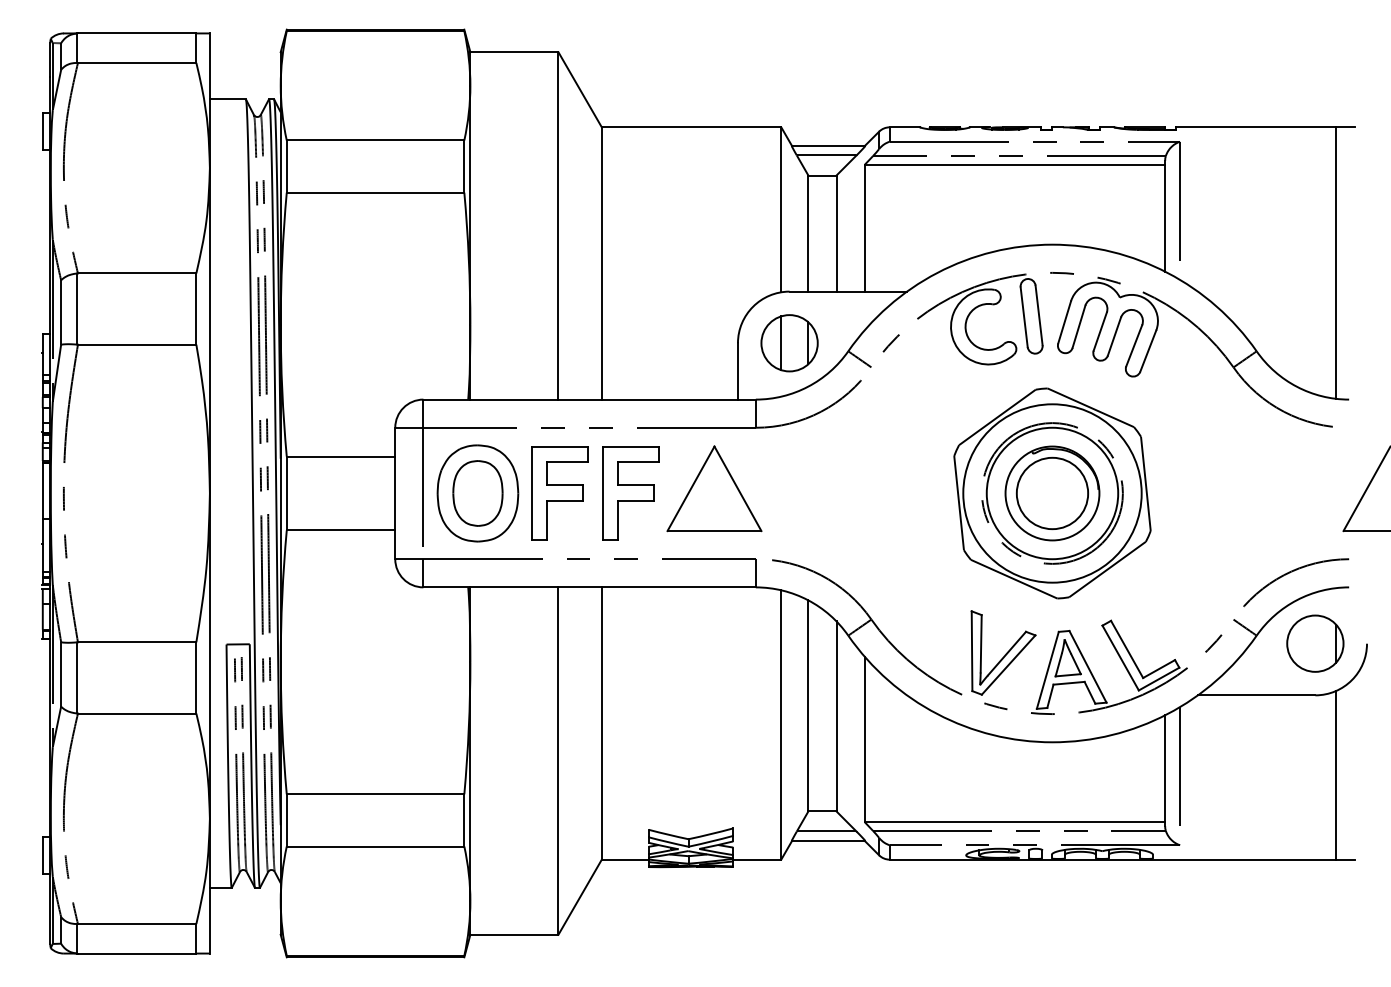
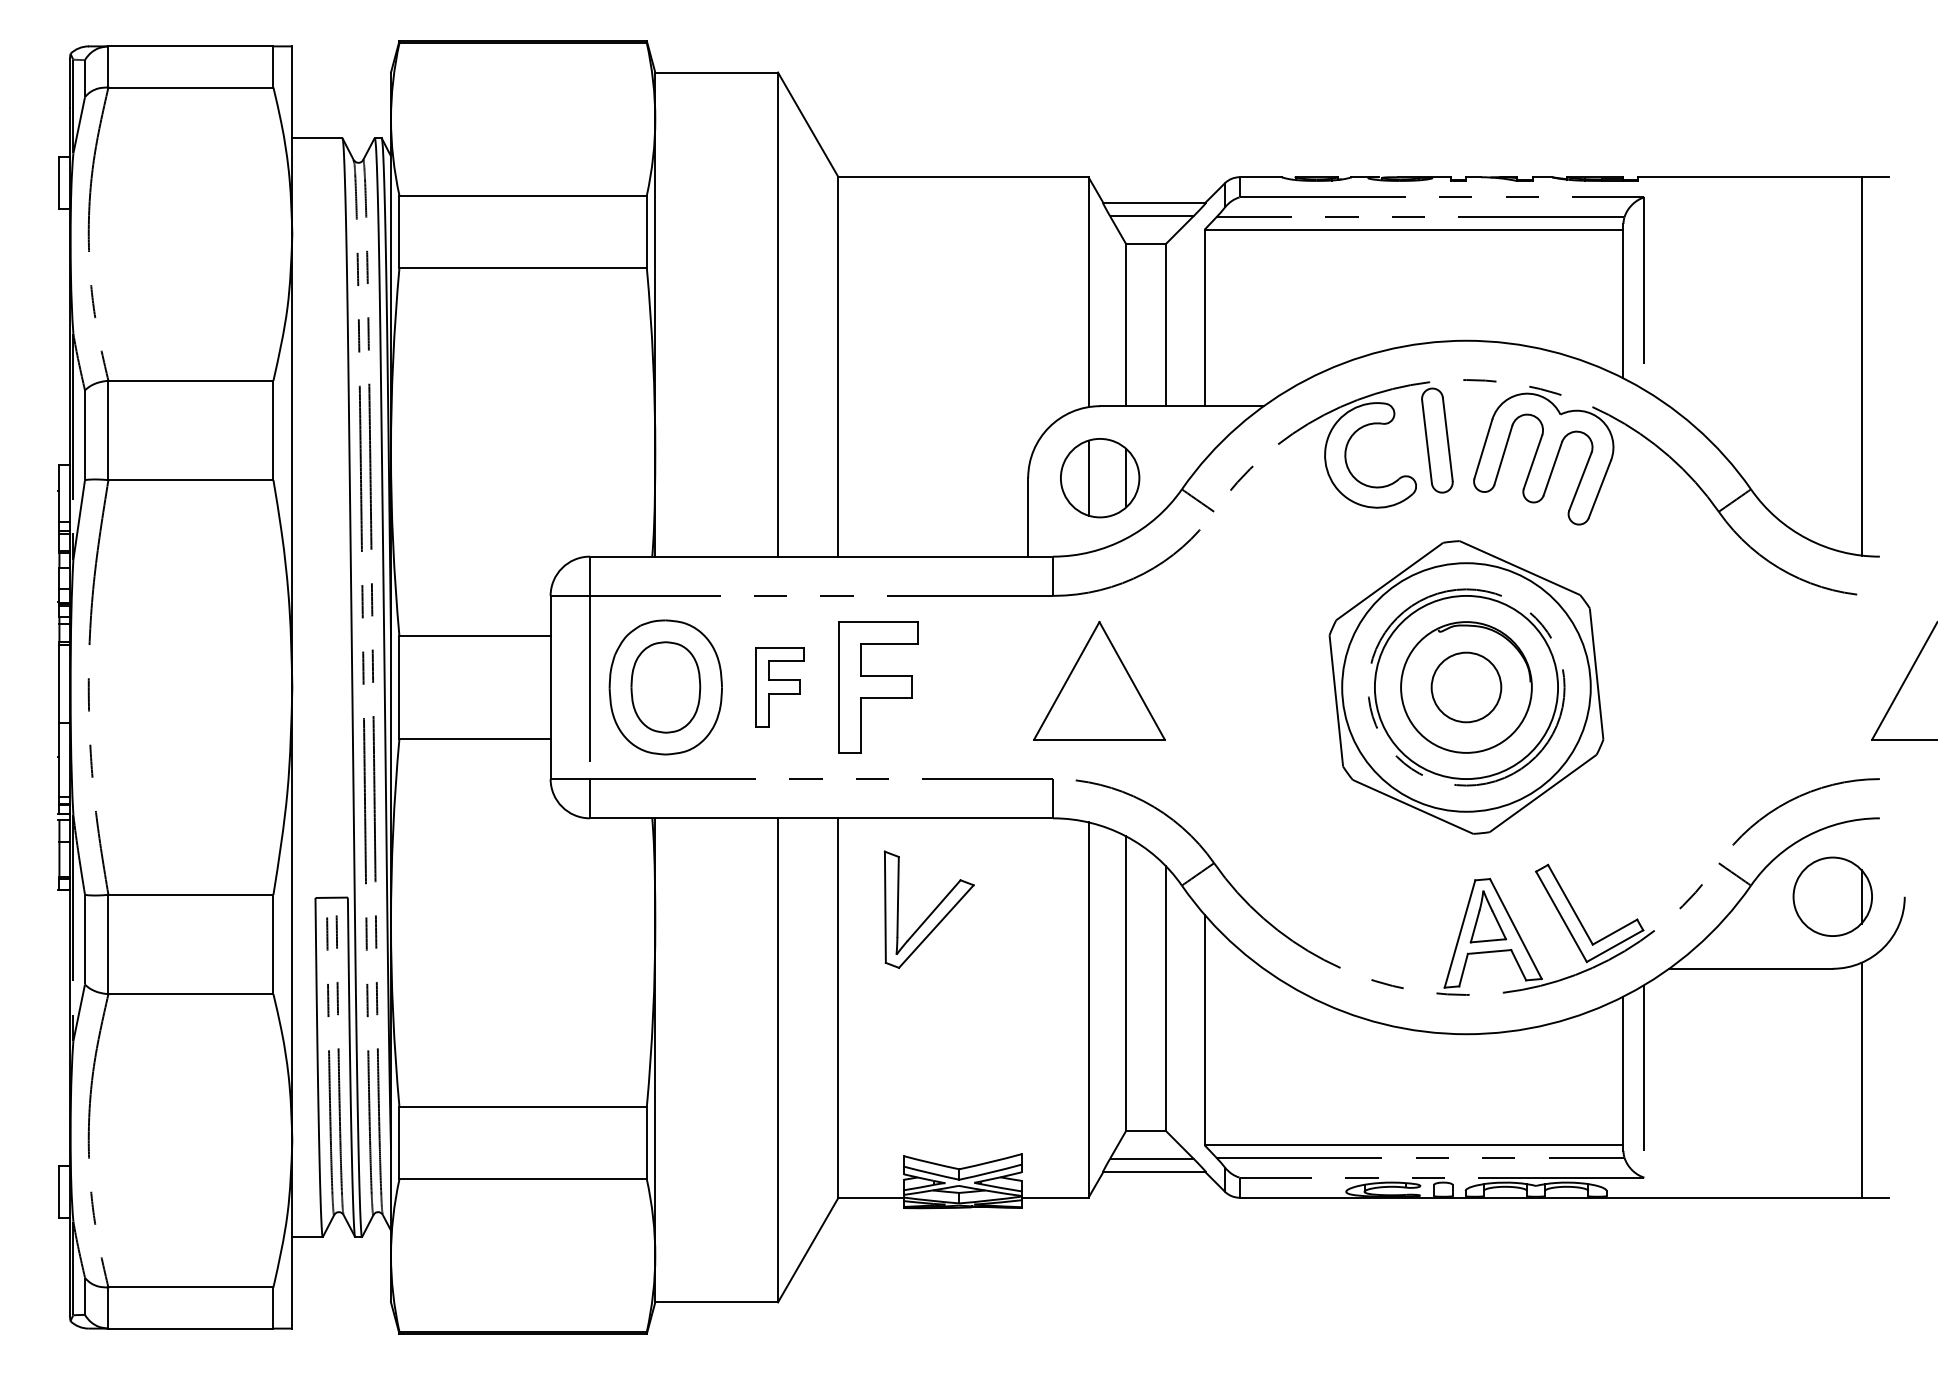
part: (714, 488) -> (1099, 680), moved
part: (559, 493) -> (779, 687), size x0.6
circle: (1052, 493) -> (1466, 687), size x0.7
part: (1003, 652) -> (929, 909), moved

